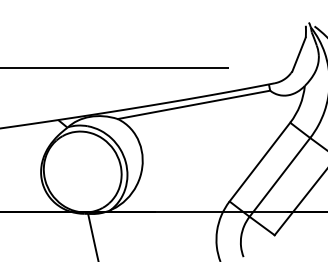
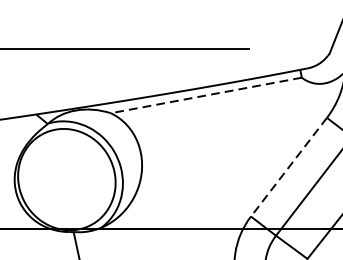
line: (193, 104) -> (205, 94), solid -> dashed
line: (259, 162) -> (288, 167), solid -> dashed

